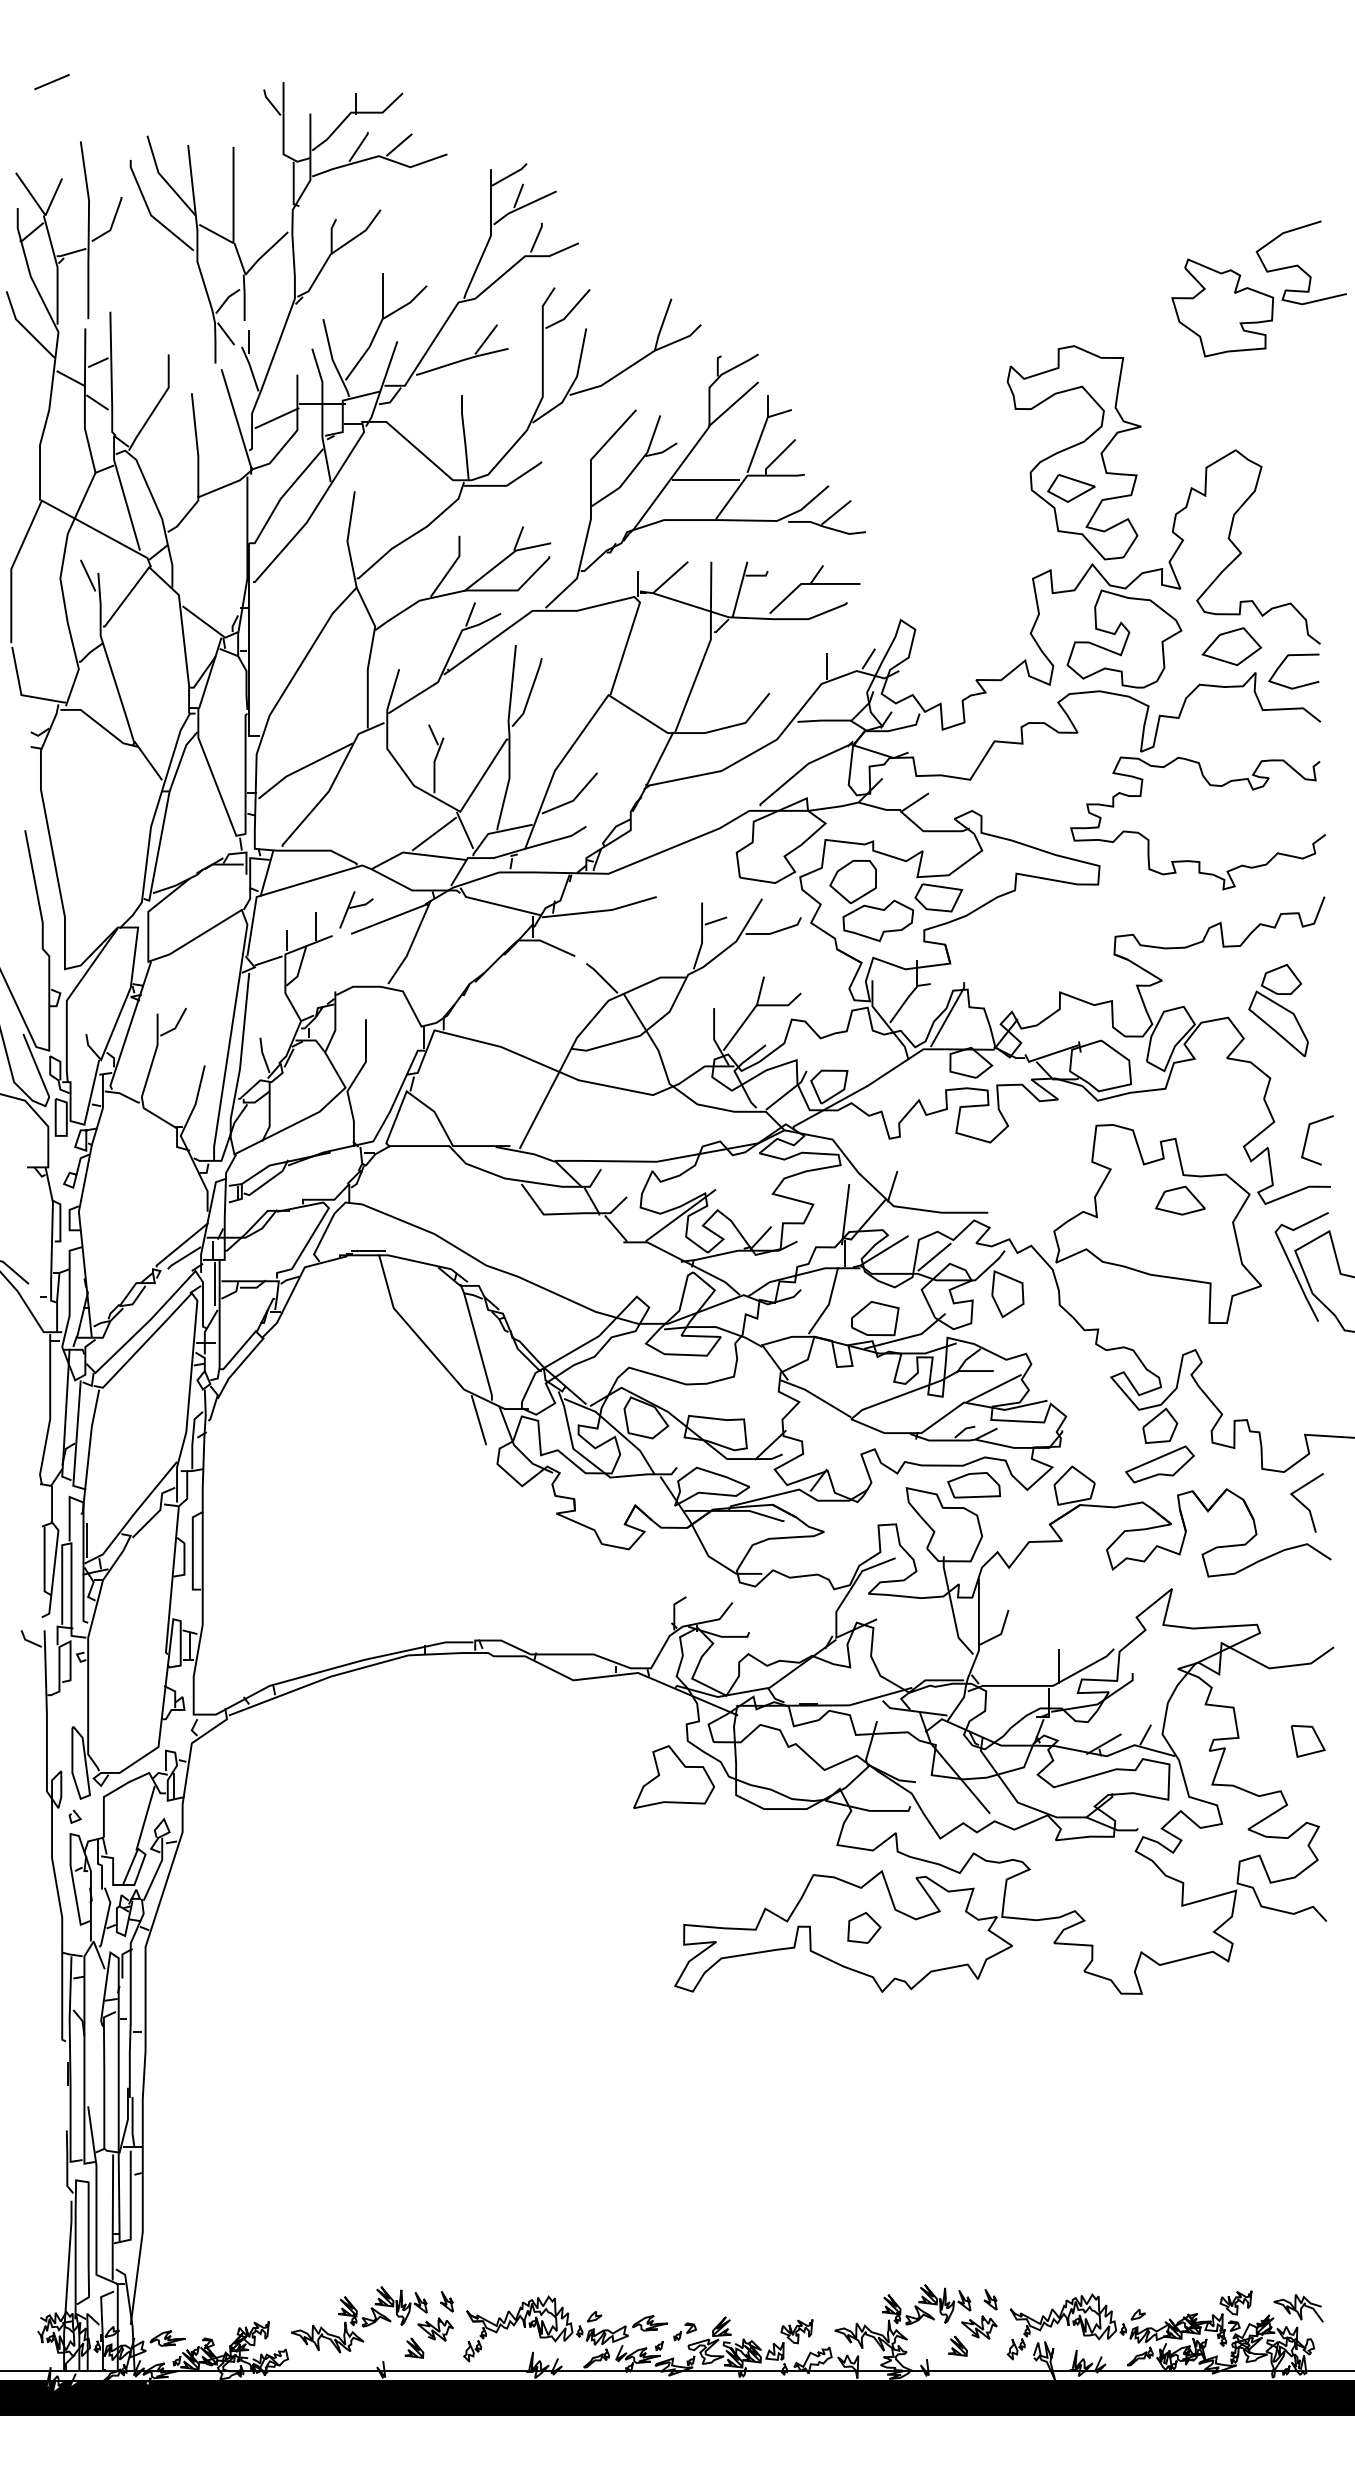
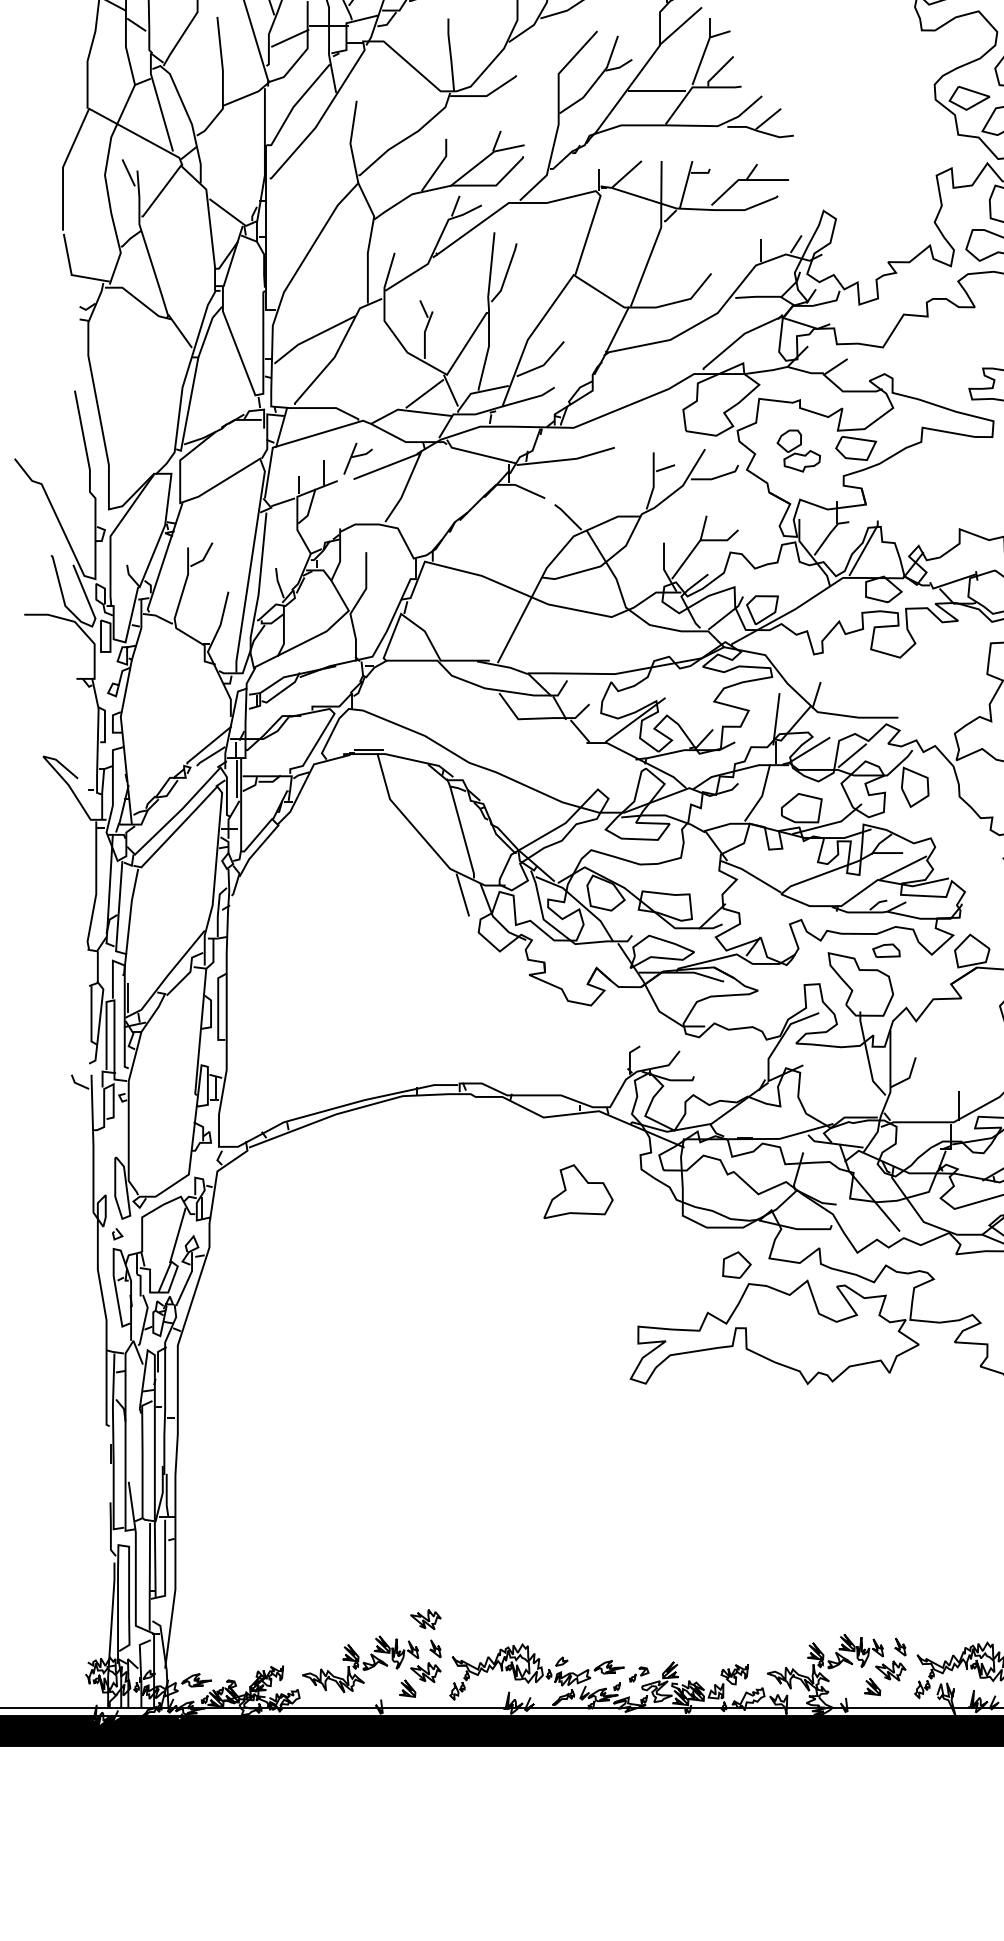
part: (871, 900) -> (798, 450), size x0.6
part: (974, 1485) -> (886, 950), size x0.6
part: (673, 1776) -> (577, 1191), moved
part: (864, 1927) -> (736, 1264), moved
curve: (435, 2267) -> (425, 1619), added

